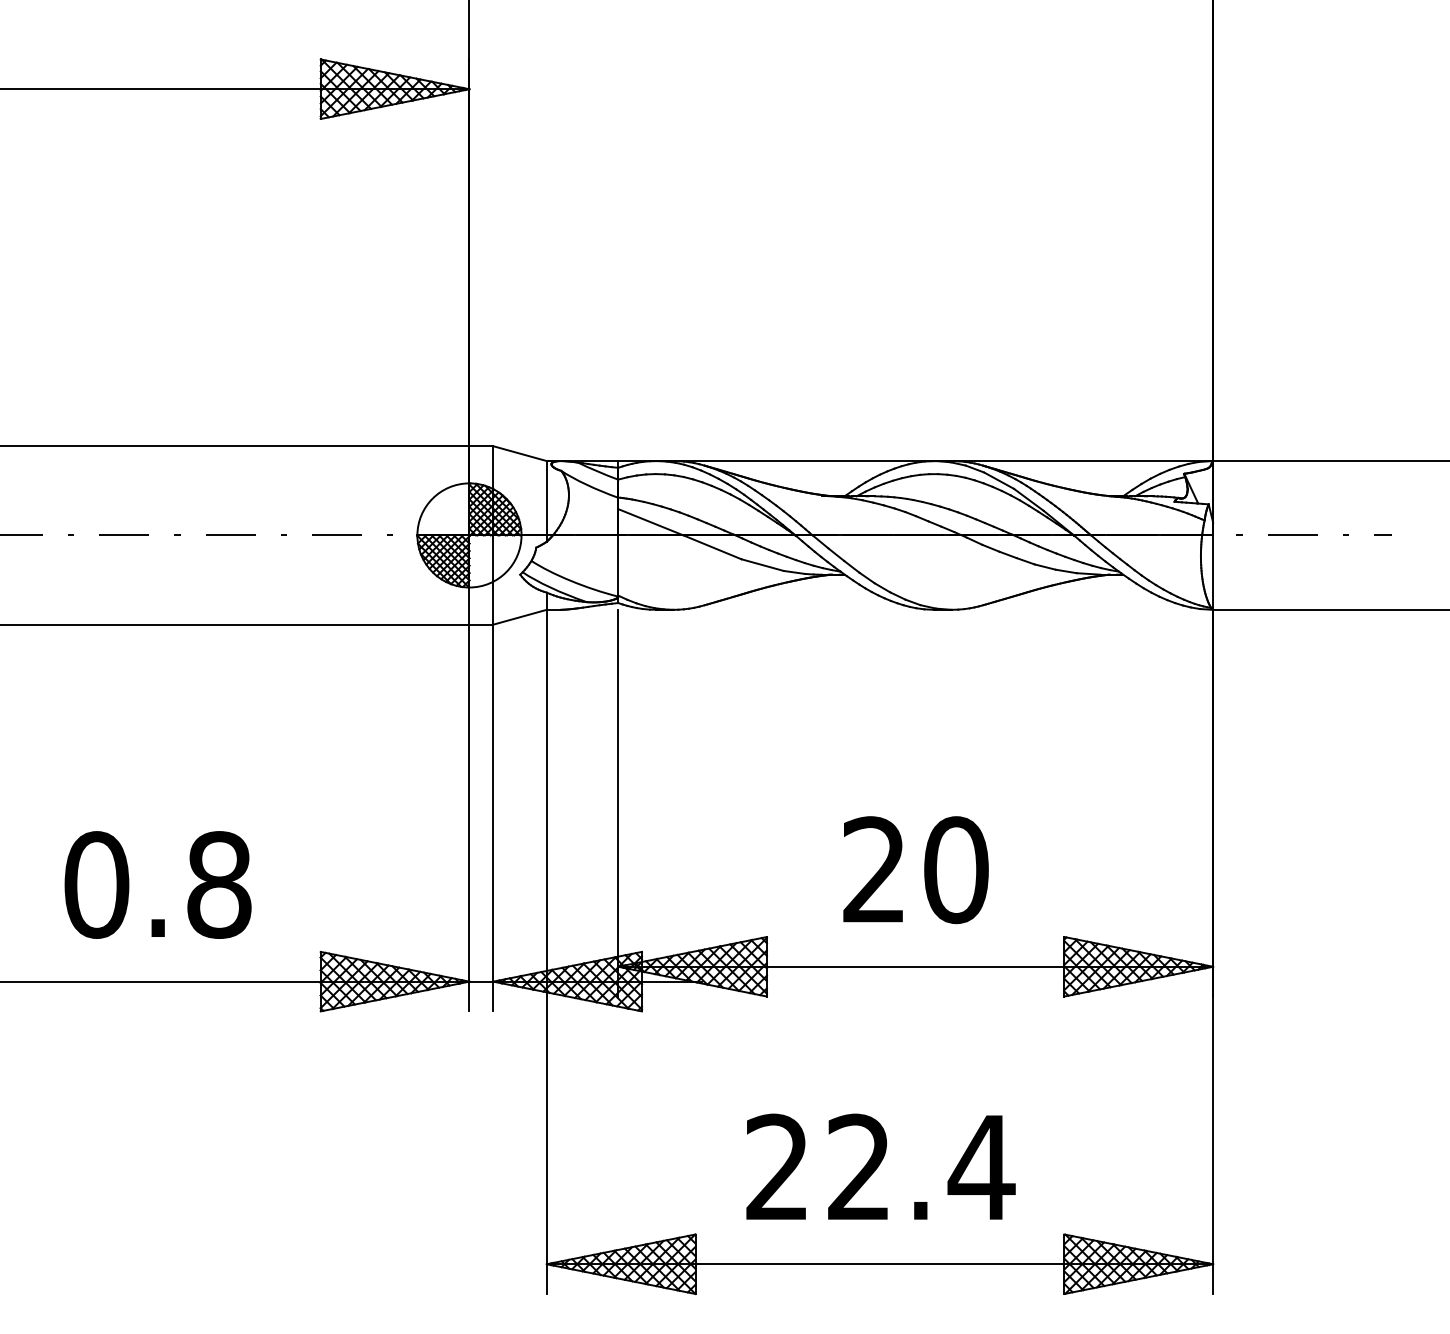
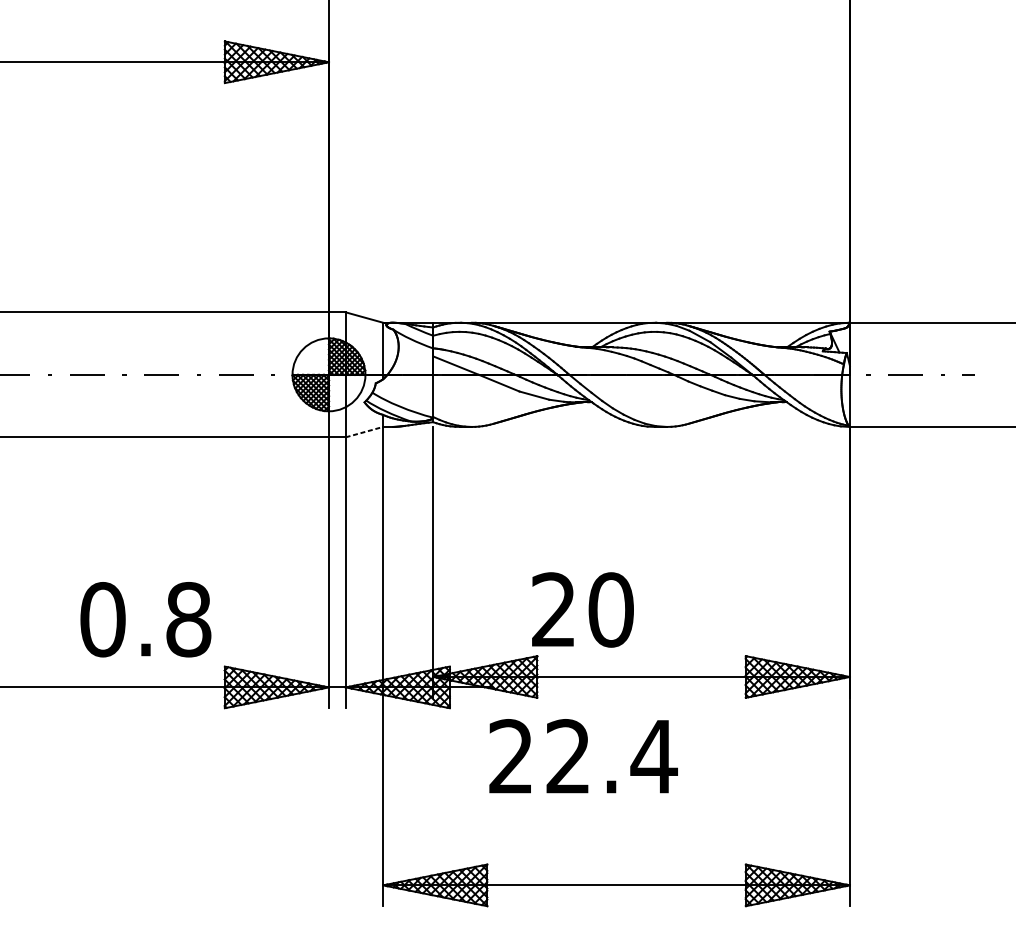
line: (520, 617) -> (364, 432), solid -> dashed
text: (915, 870) -> (582, 610), moved
text: (157, 884) -> (145, 619), moved
text: (880, 1166) -> (583, 755), moved

